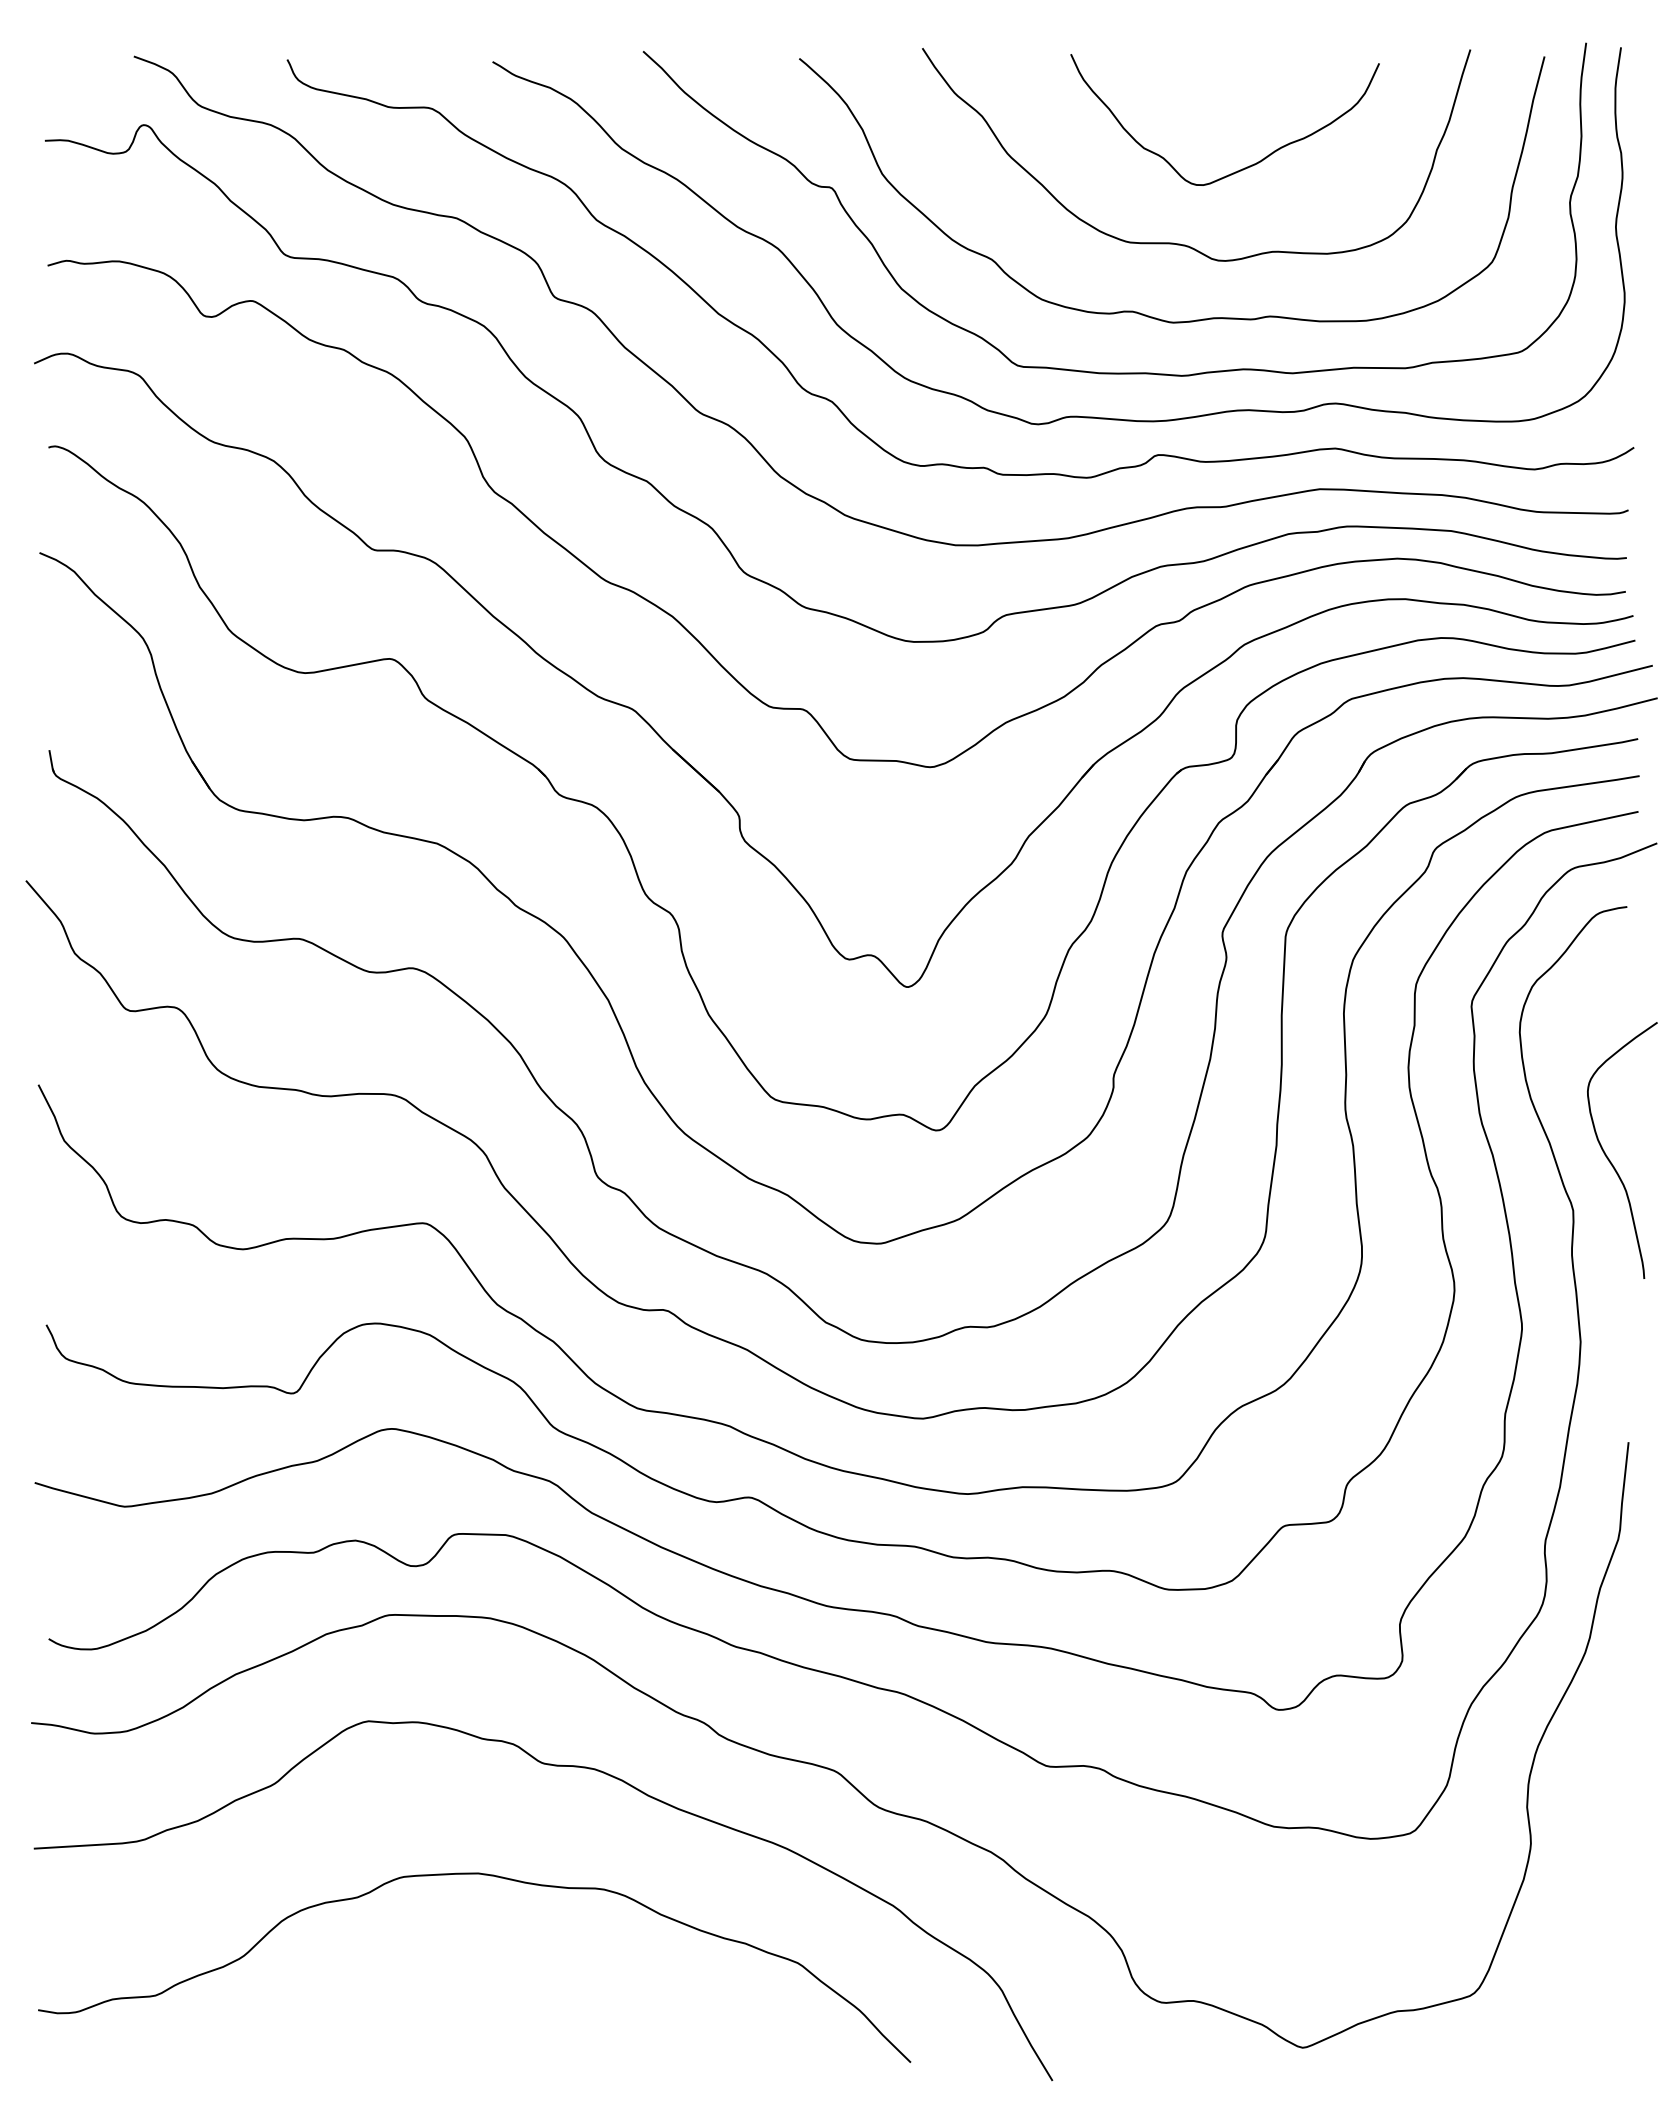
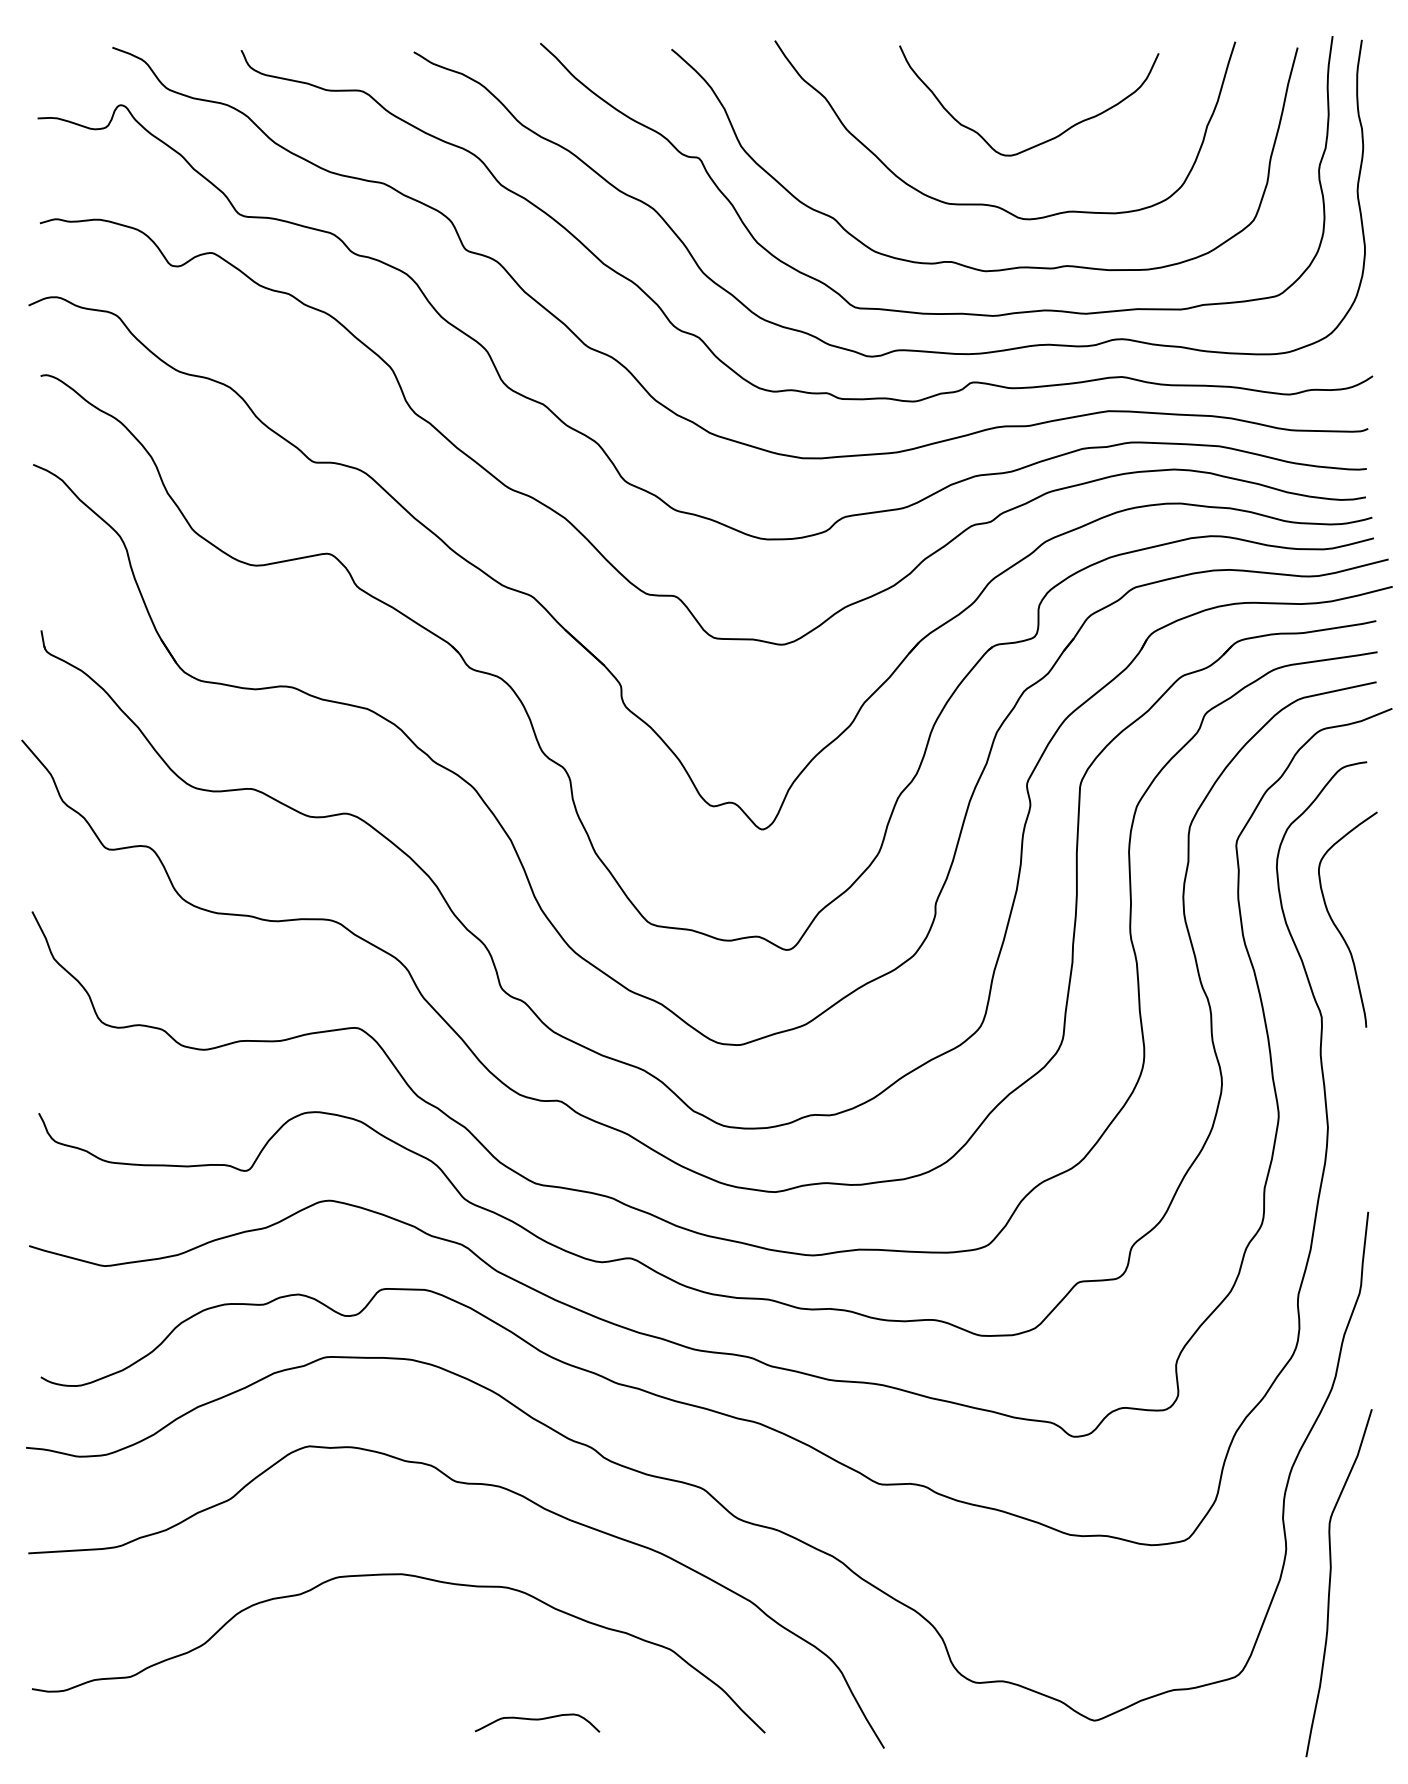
curve: (1610, 1160) -> (1337, 928), moved
curve: (1583, 1884) -> (1330, 1583), added
curve: (639, 2047) -> (537, 1720), added

